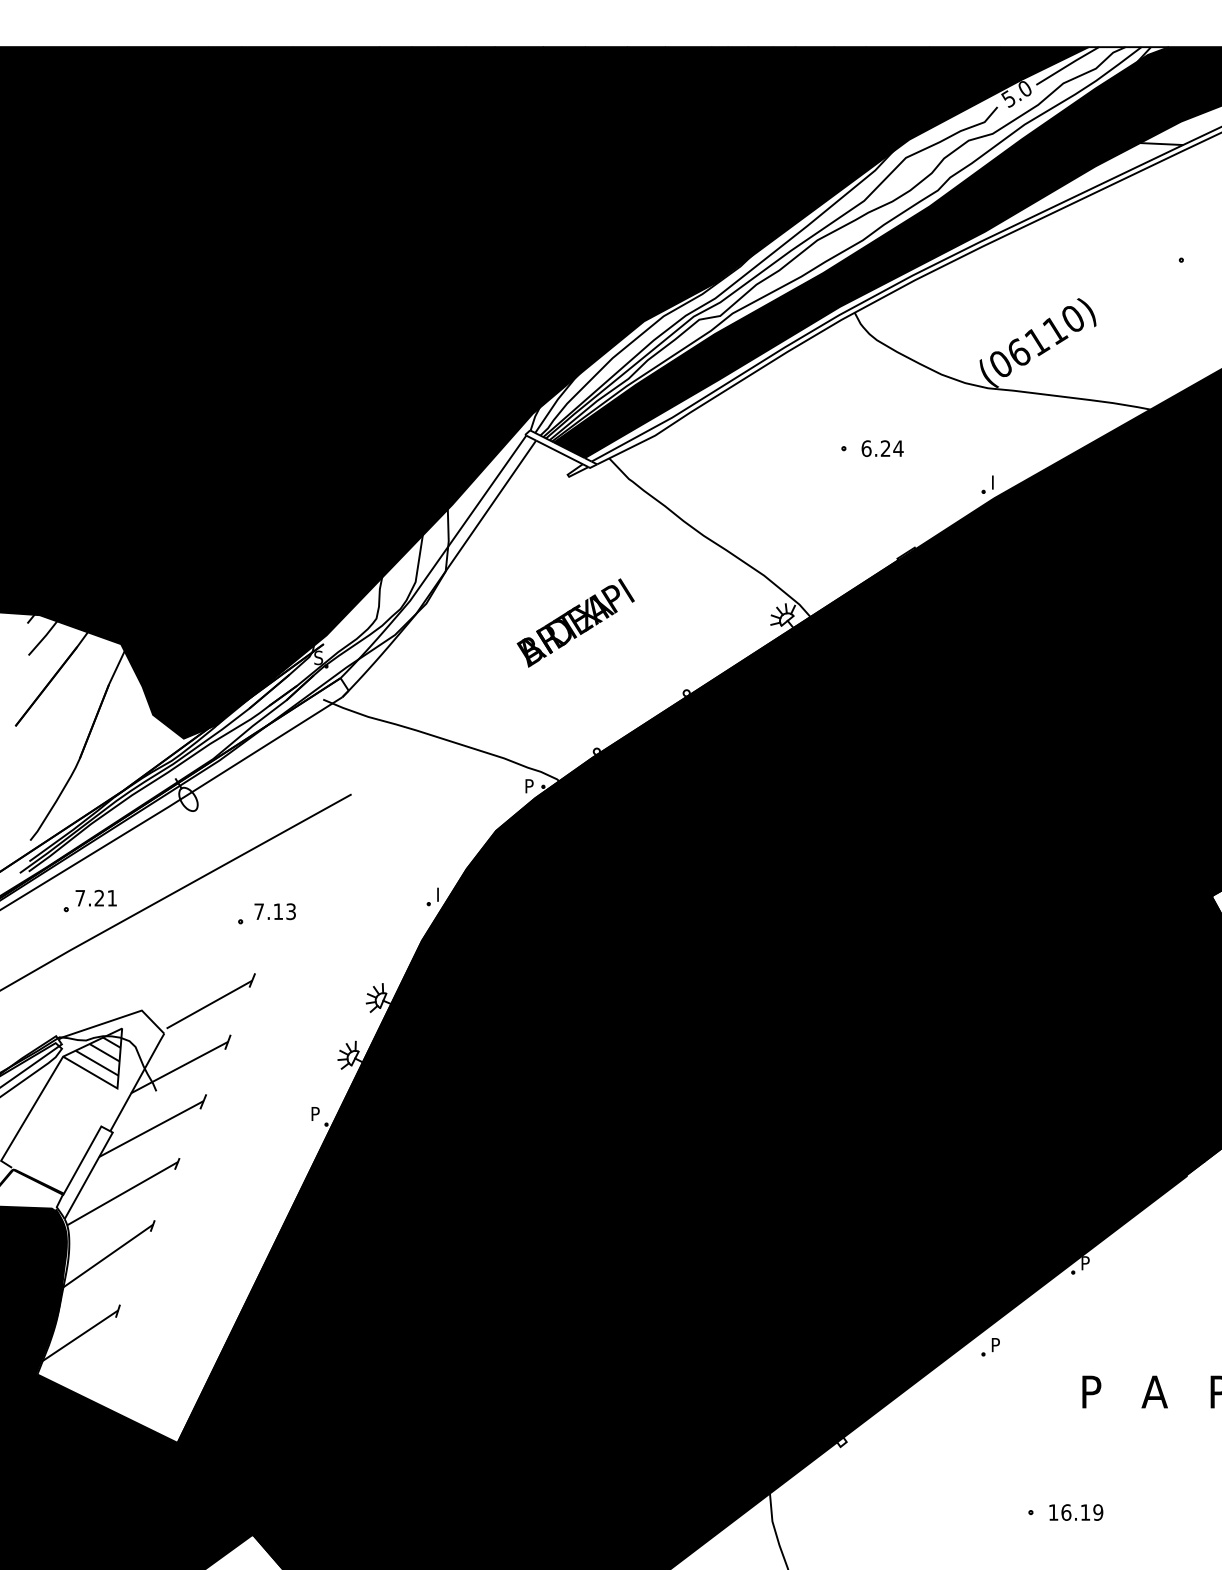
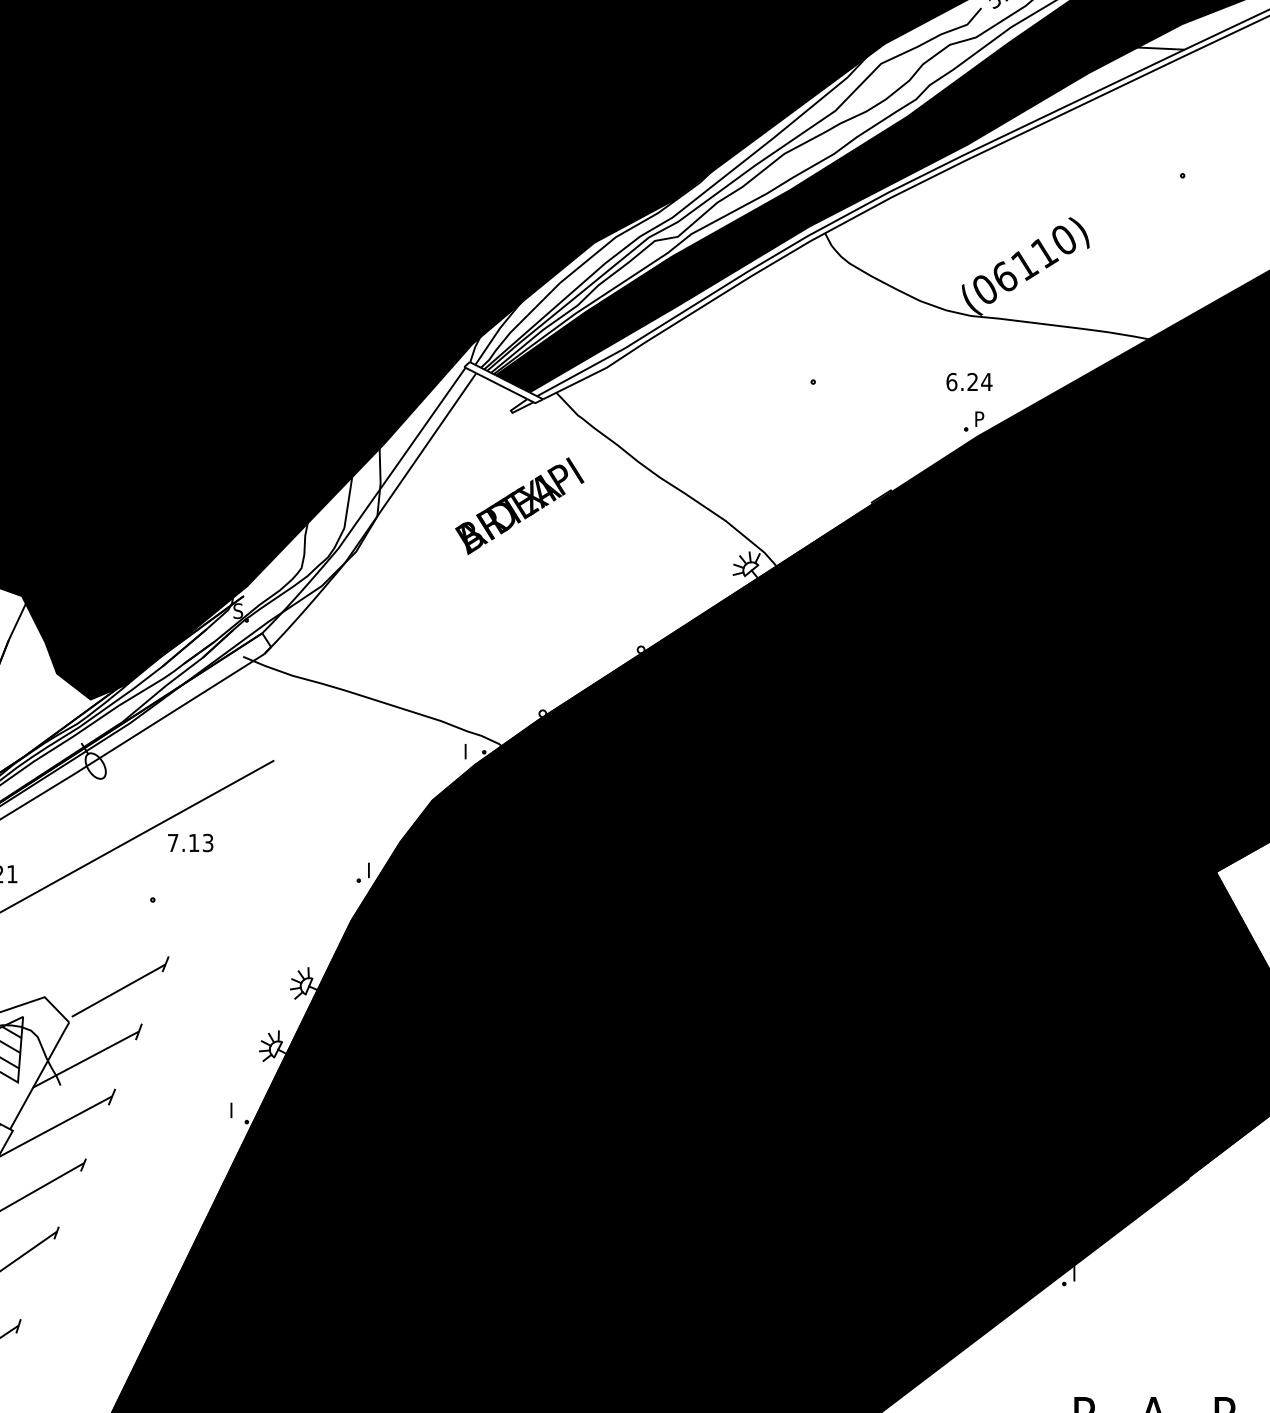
text: (882, 448) -> (969, 381), moved
text: (996, 479) -> (980, 415), I -> P
text: (575, 622) -> (519, 505), moved
text: (530, 783) -> (470, 748), P -> I
text: (274, 911) -> (189, 842), moved
text: (316, 1111) -> (235, 1107), P -> I
text: (1086, 1260) -> (1078, 1270), P -> I
part: (990, 1347) -> (973, 1366), removed

